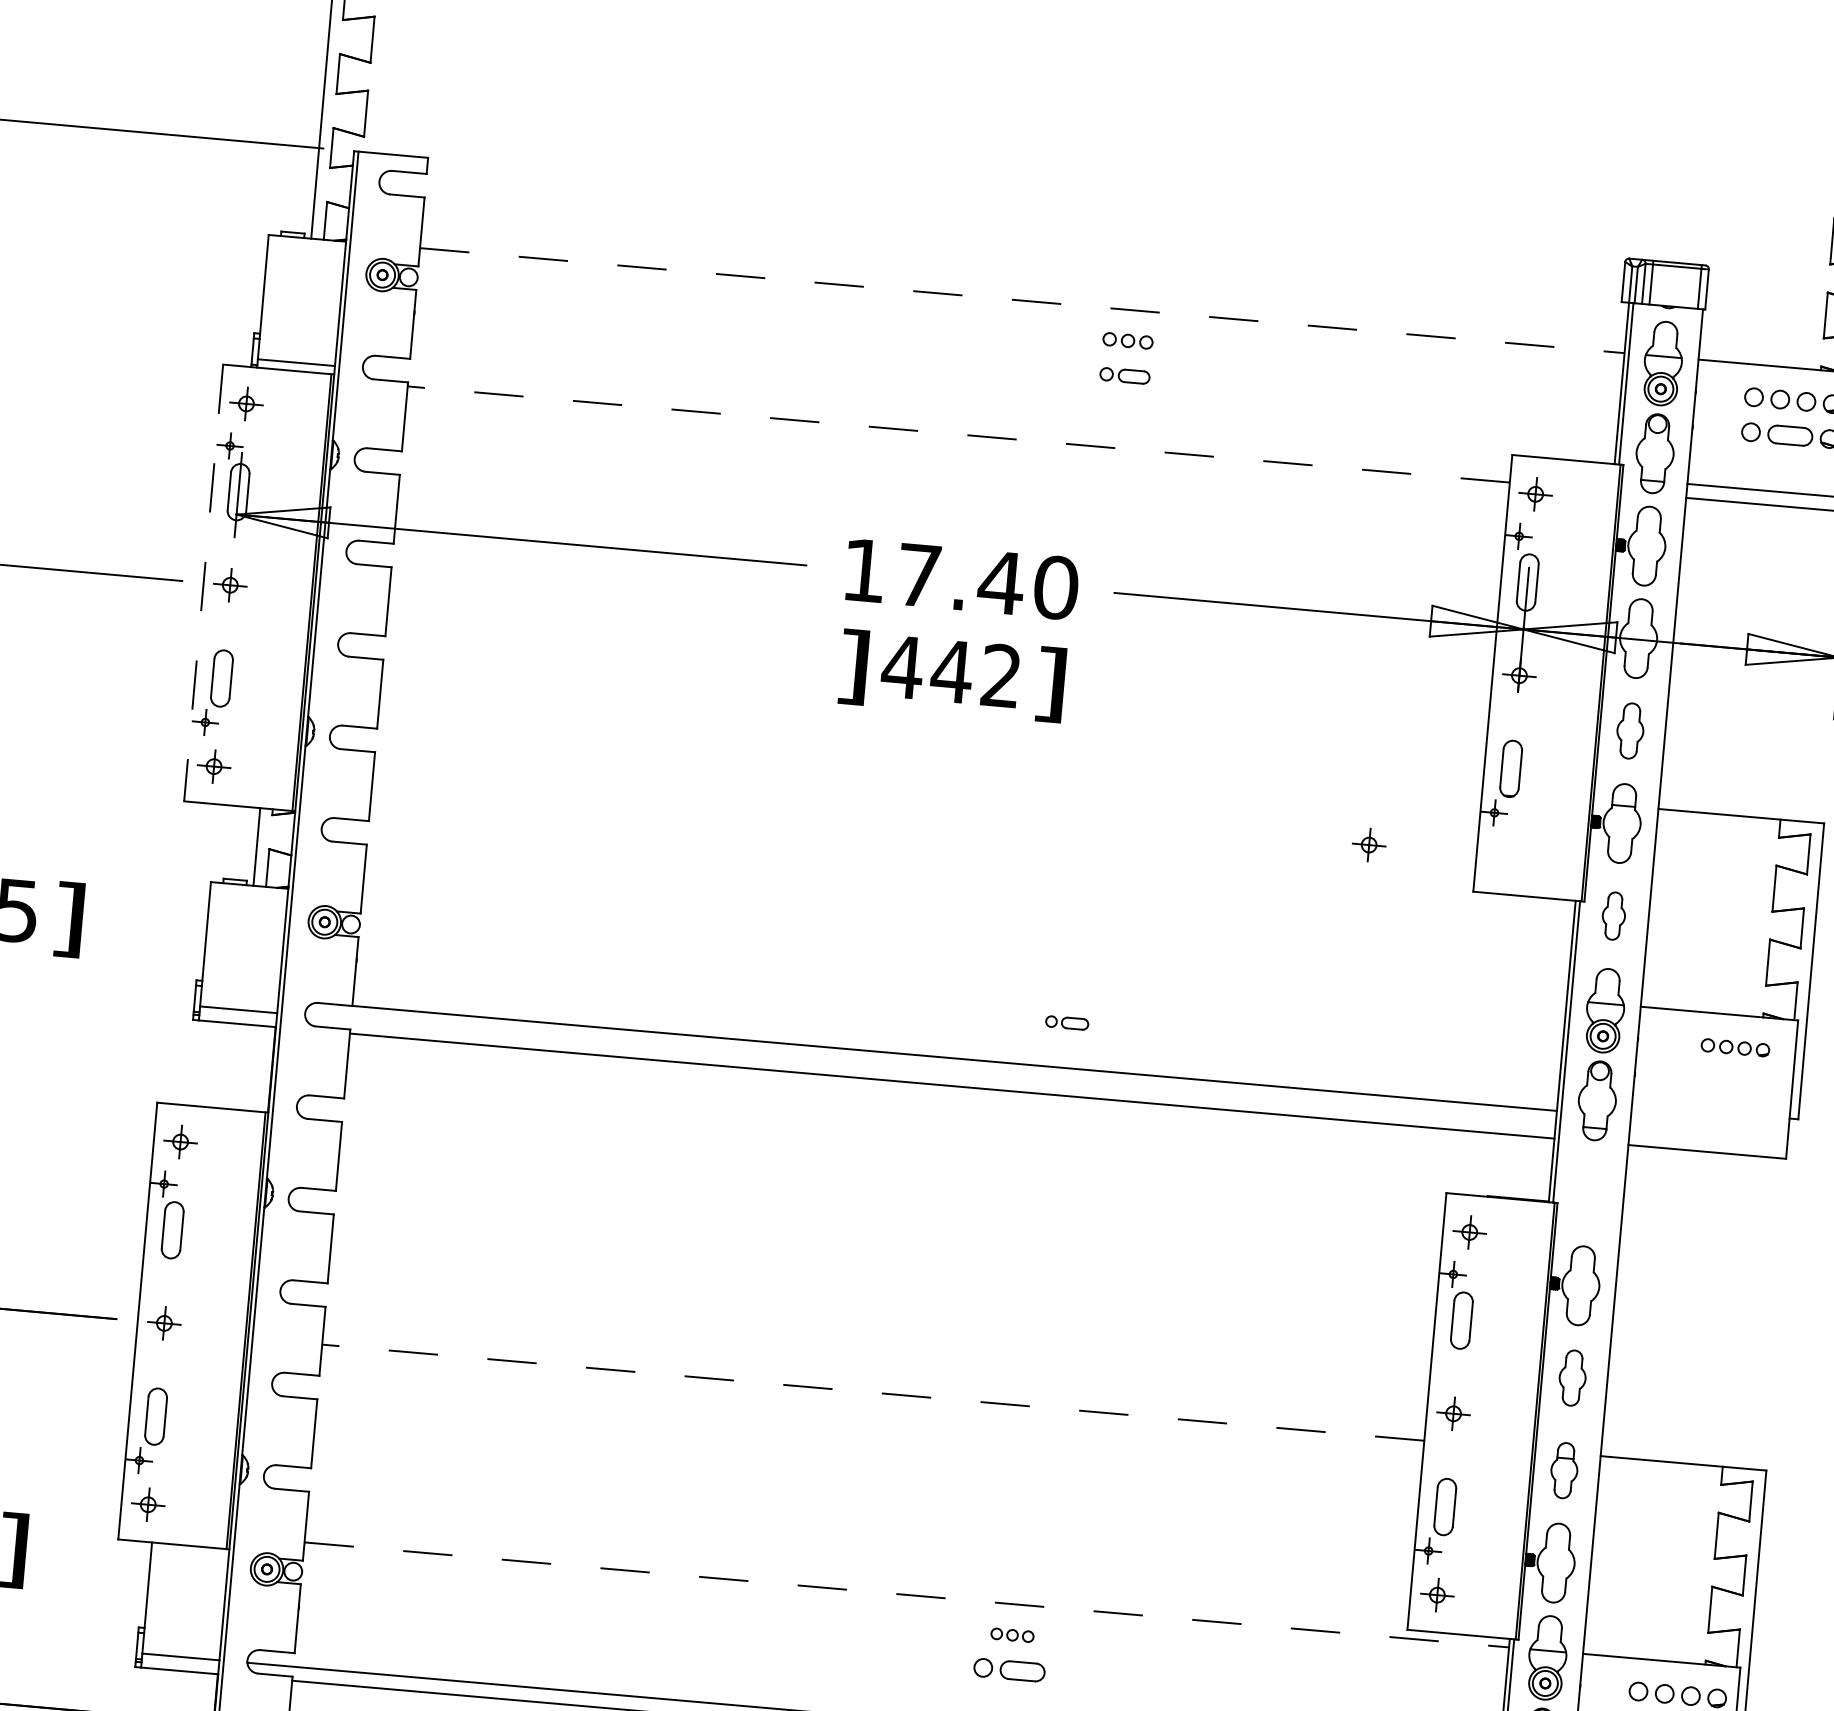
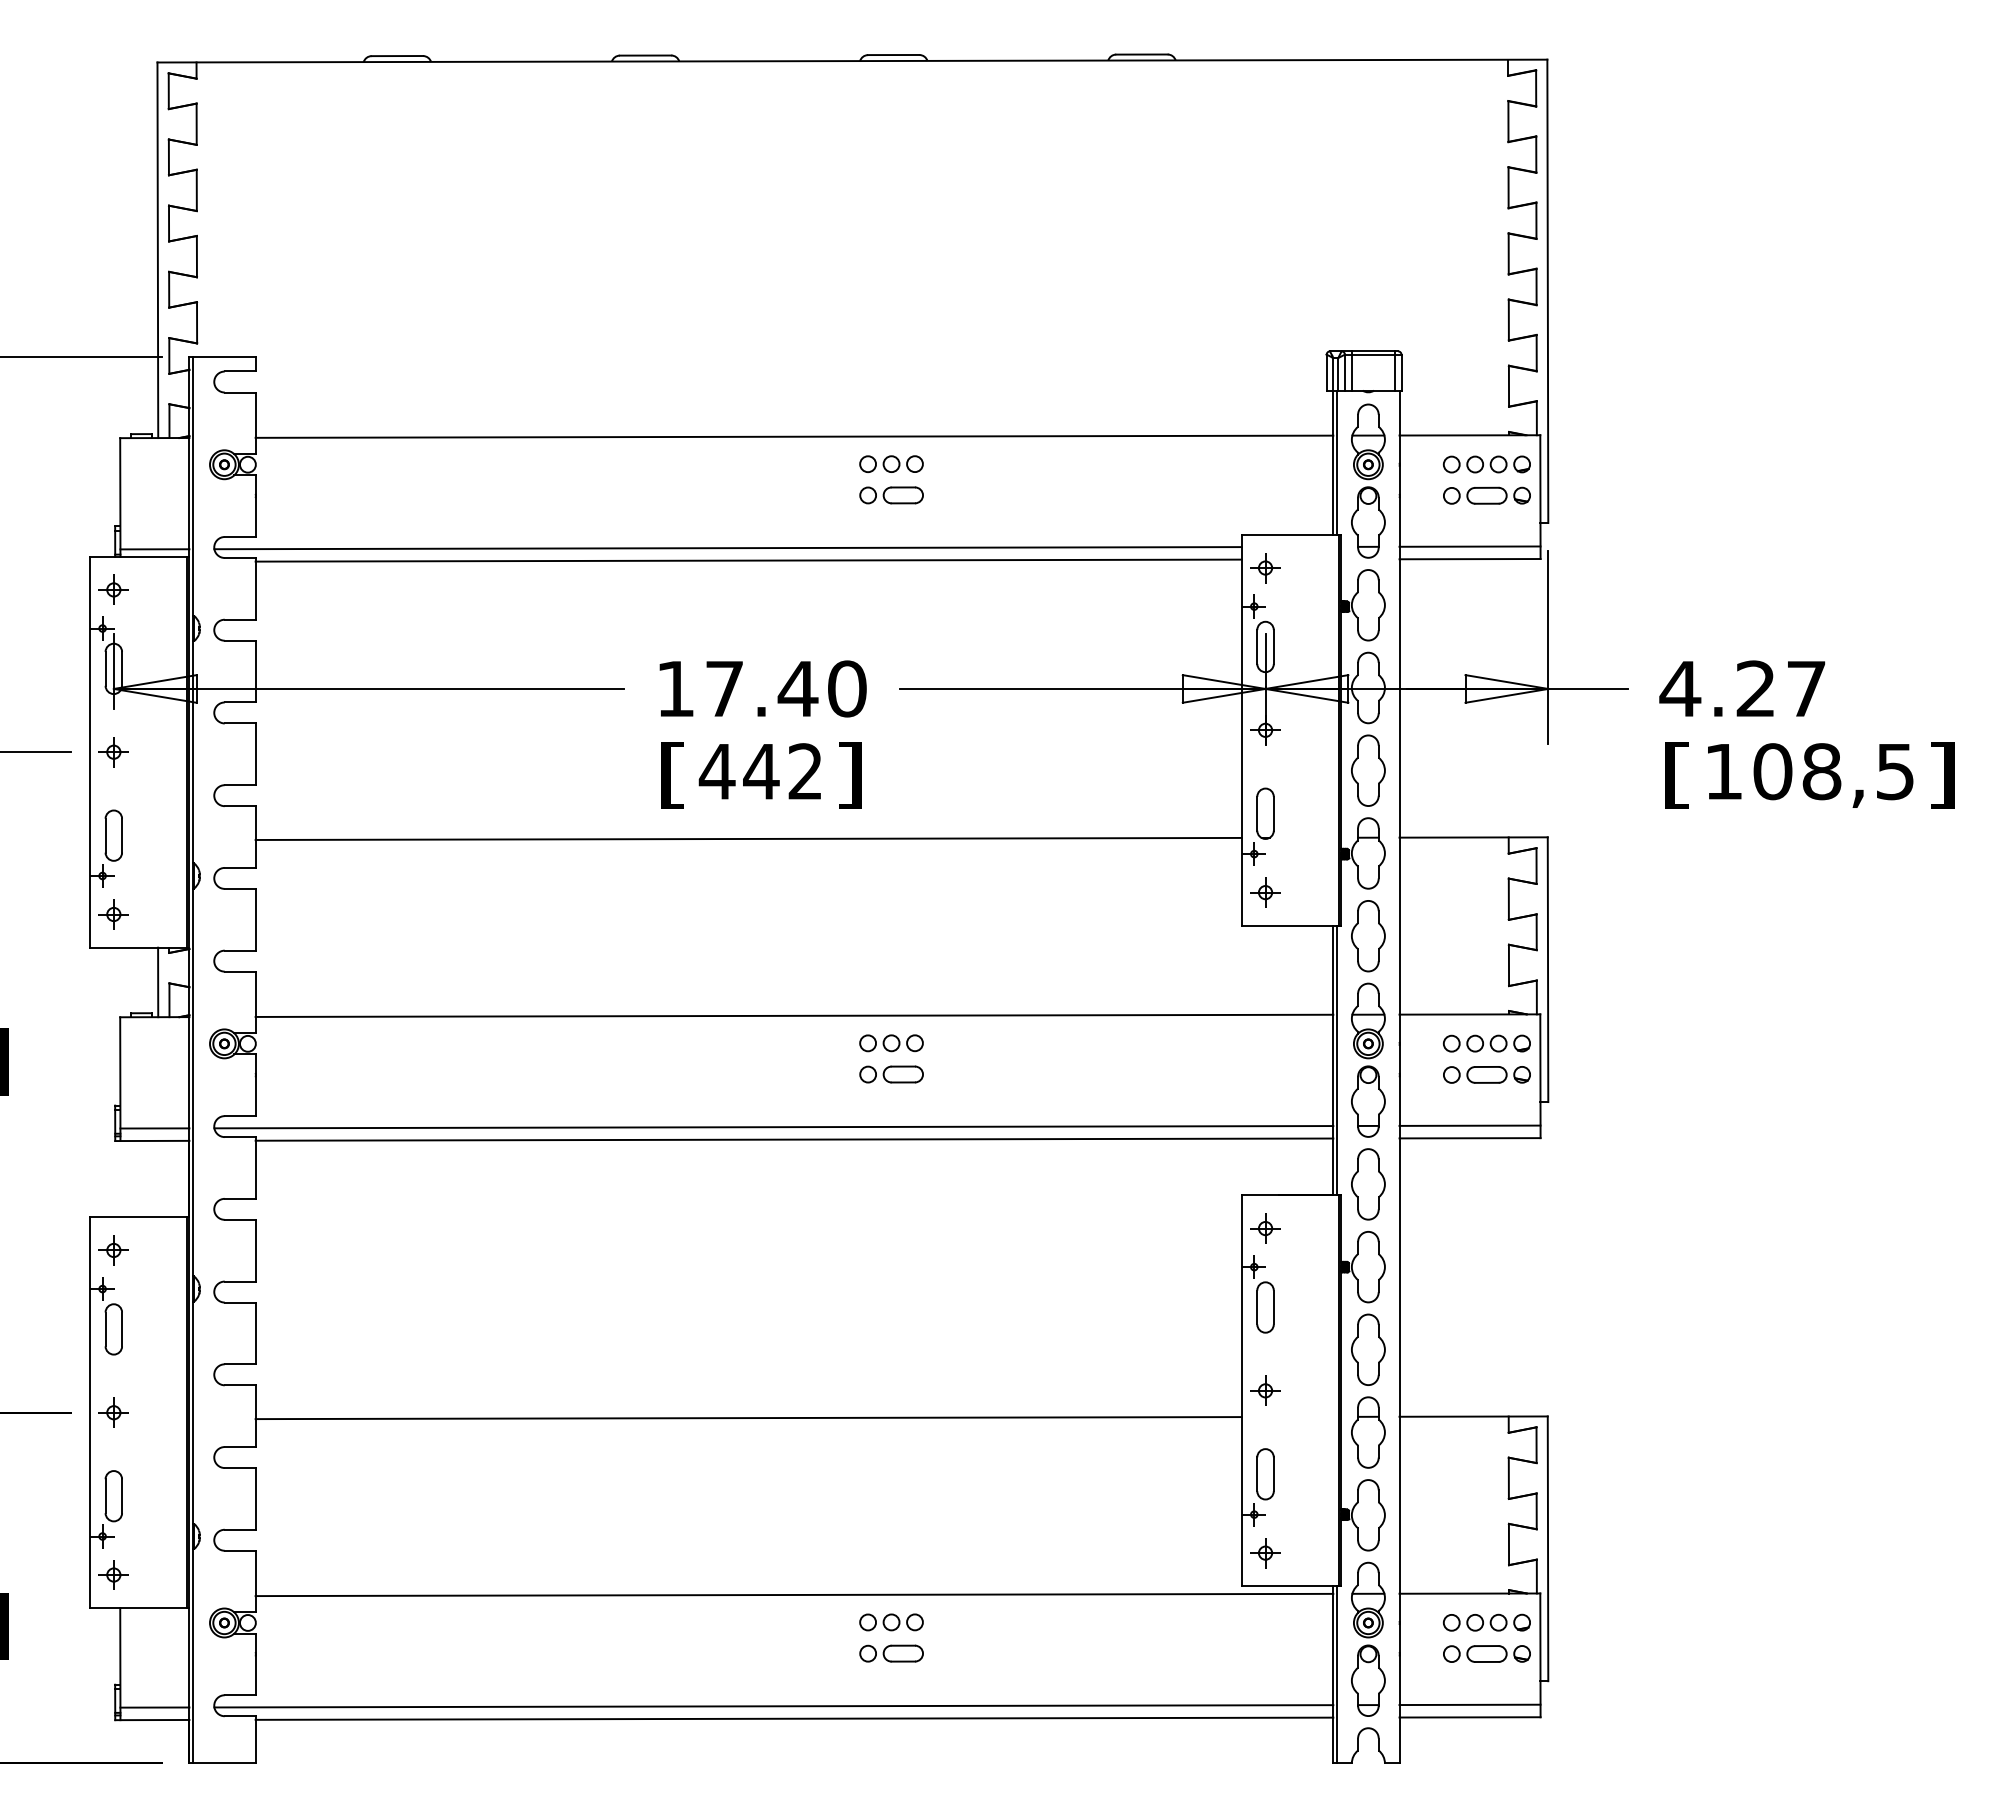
line: (1022, 300) -> (794, 436), dashed -> solid
part: (1128, 340) -> (891, 463), size x1.43
part: (1124, 375) -> (891, 495), size x1.43
line: (936, 418) -> (727, 548), added
line: (958, 434) -> (748, 560), dashed -> solid
line: (204, 583) -> (90, 752), dashed -> solid
text: (853, 667) -> (673, 775), ] -> [
part: (1630, 730) -> (1368, 770), size x1.43
line: (930, 745) -> (748, 838), added
part: (1369, 844) -> (1265, 892), moved
part: (1613, 916) -> (1368, 936), size x1.67
part: (1070, 988) -> (891, 1043), added
part: (1067, 1022) -> (891, 1074), size x1.67
part: (1735, 1047) -> (1486, 1043), size x1.43
line: (954, 1058) -> (794, 1015), moved
line: (929, 1070) -> (773, 1127), added
part: (1732, 1082) -> (1486, 1074), added
line: (1707, 1137) -> (1469, 1125), added
part: (1589, 1193) -> (1368, 1184), added
part: (1572, 1377) -> (1368, 1349), size x1.43
line: (873, 1393) -> (748, 1418), dashed -> solid
part: (1564, 1470) -> (1368, 1432), size x1.43
line: (906, 1594) -> (794, 1594), dashed -> solid
part: (1012, 1635) -> (891, 1622), size x1.67

